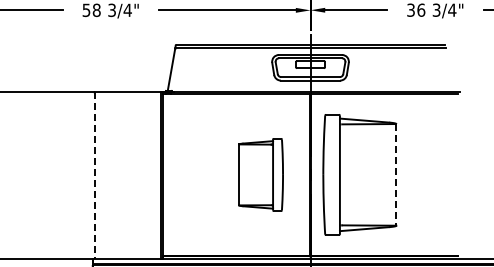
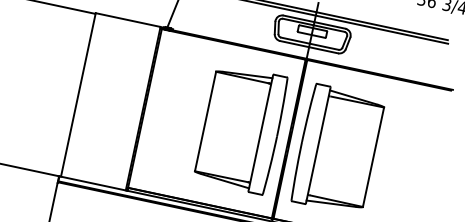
part: (260, 174) -> (240, 128), size x1.67
line: (396, 174) -> (373, 156), dashed -> solid
line: (94, 175) -> (78, 95), dashed -> solid

